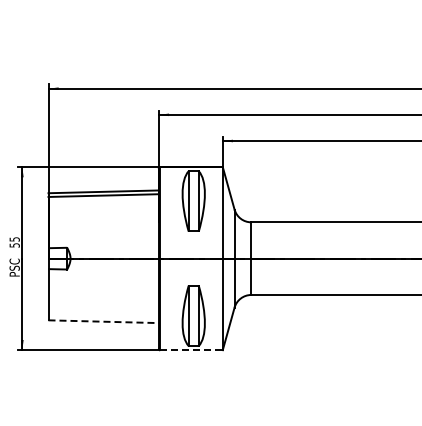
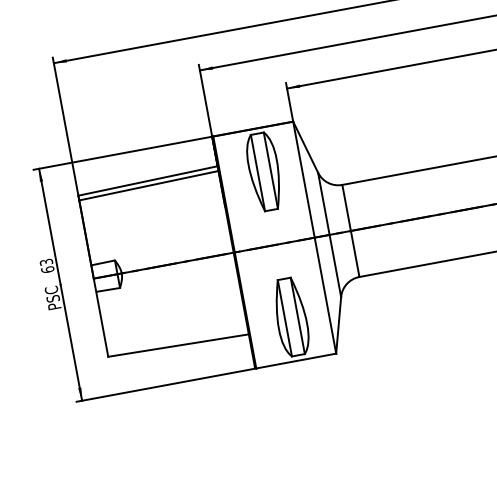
text: (14, 242) -> (46, 266), 55 -> 63
line: (104, 321) -> (179, 345), dashed -> solid
line: (191, 350) -> (296, 361), dashed -> solid

